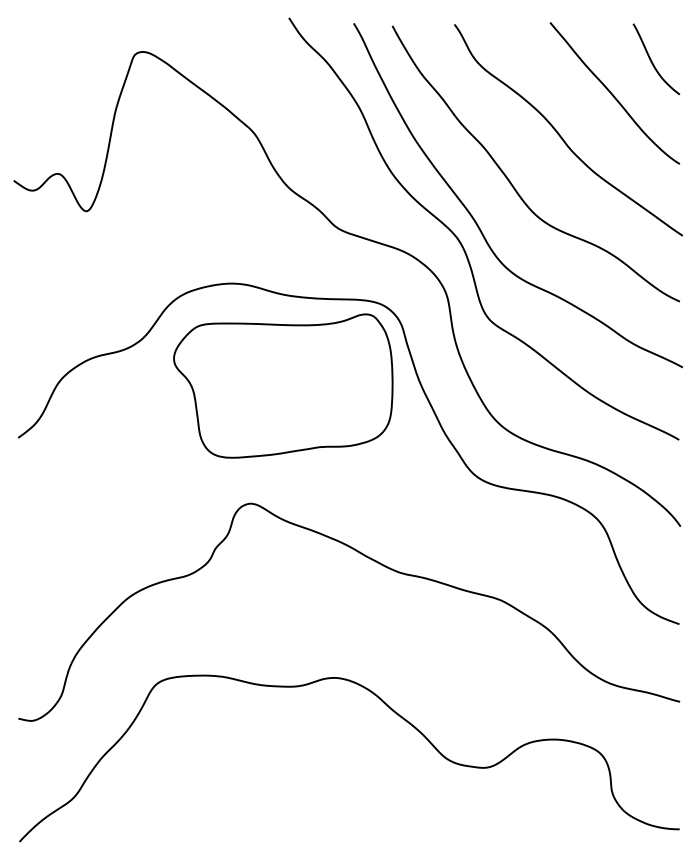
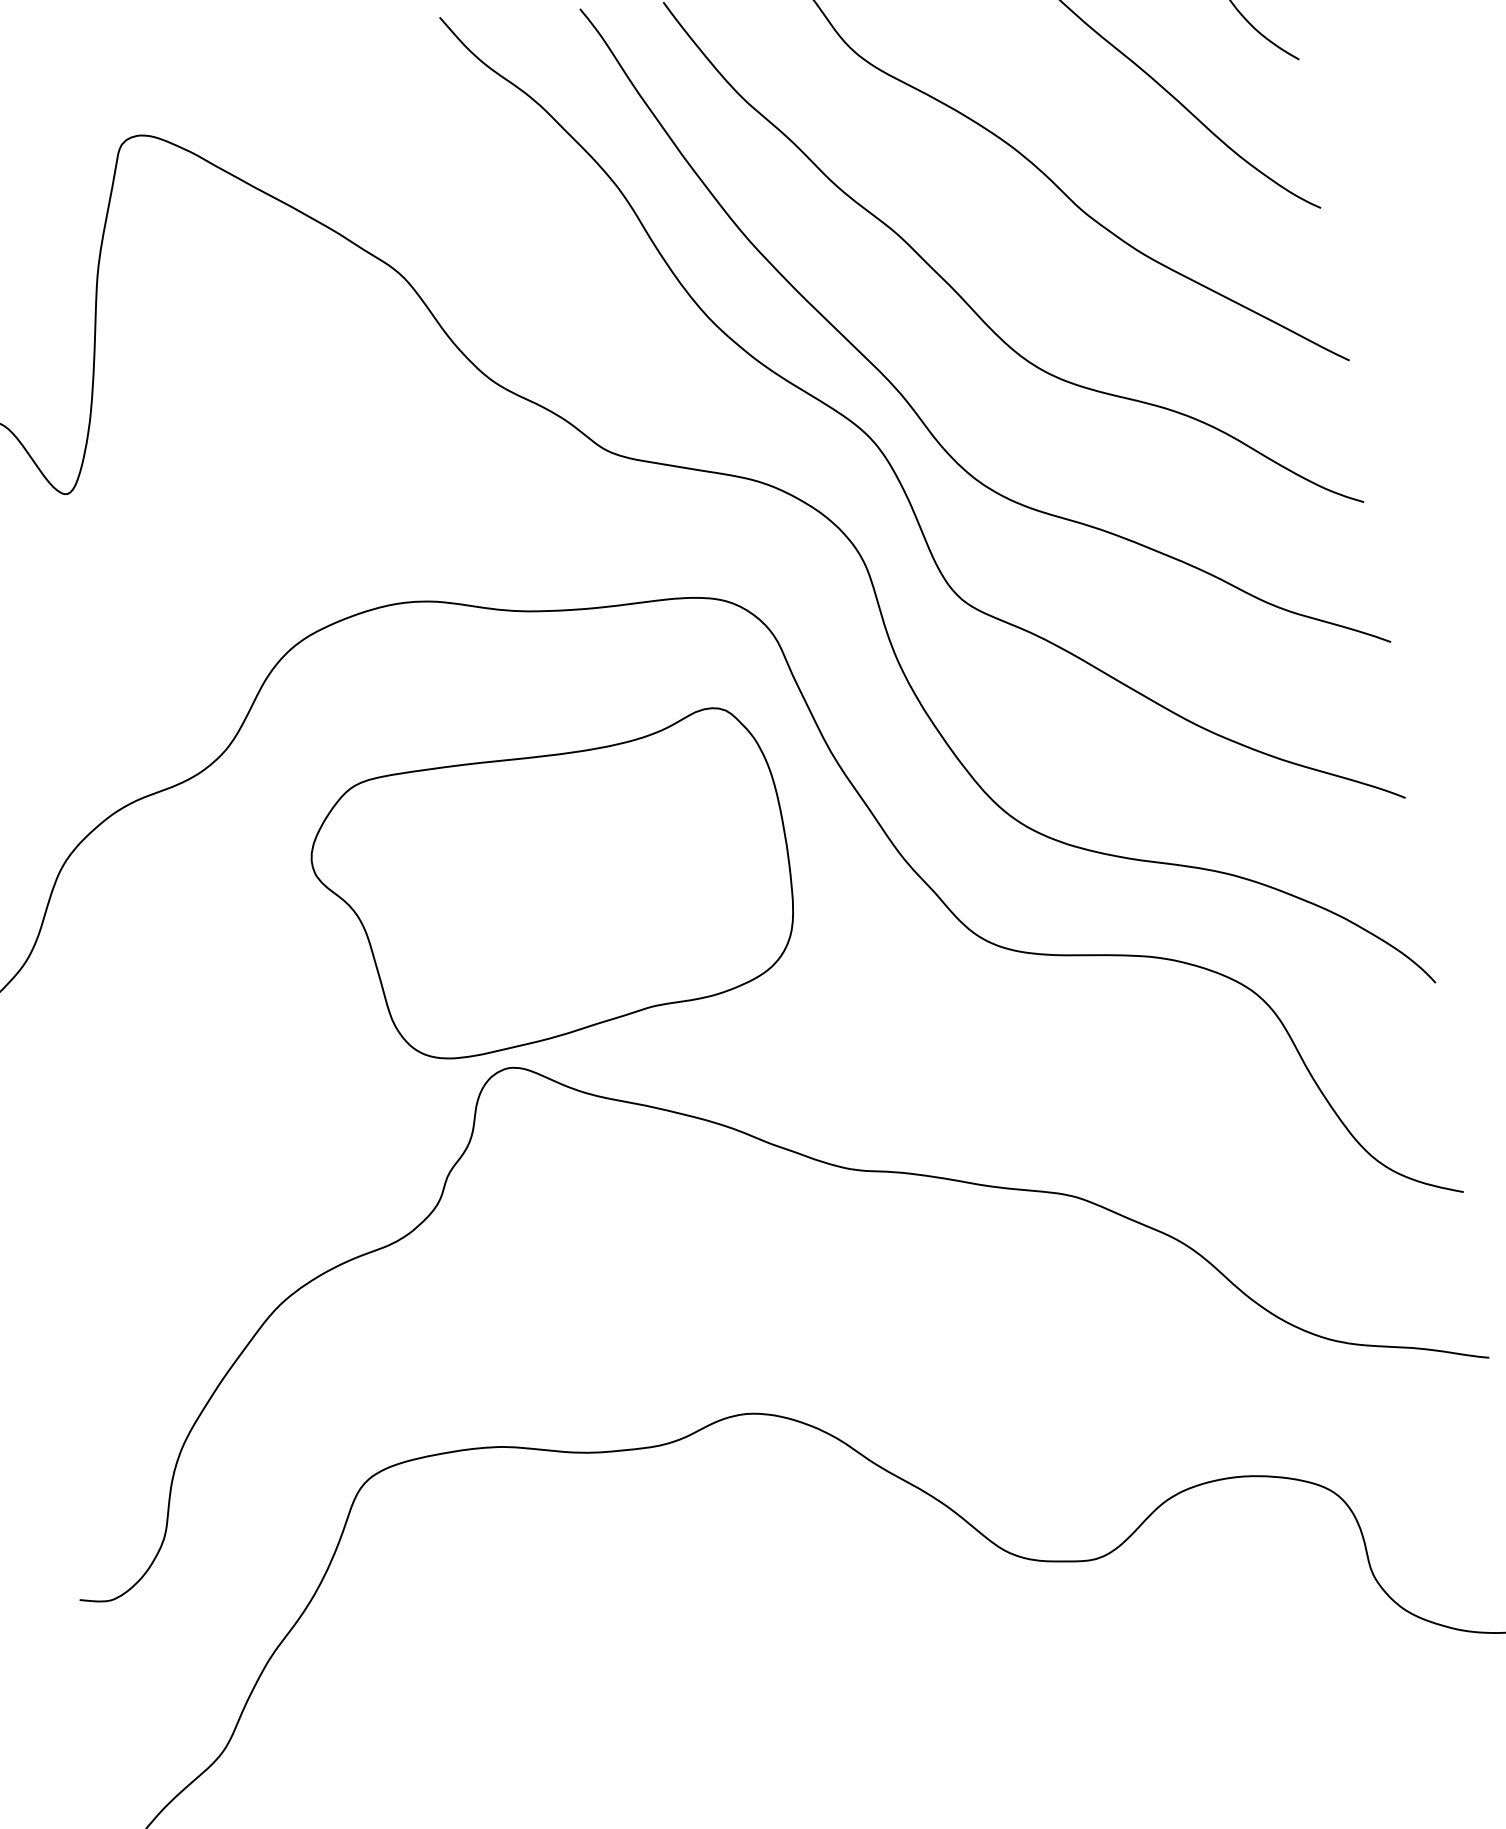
part: (283, 385) -> (554, 886), moved

